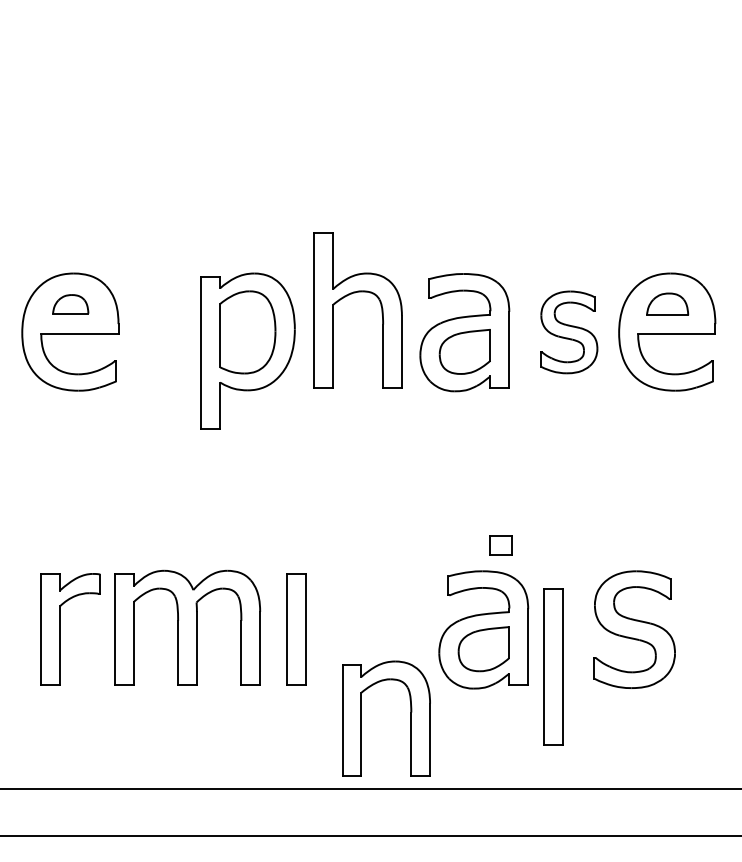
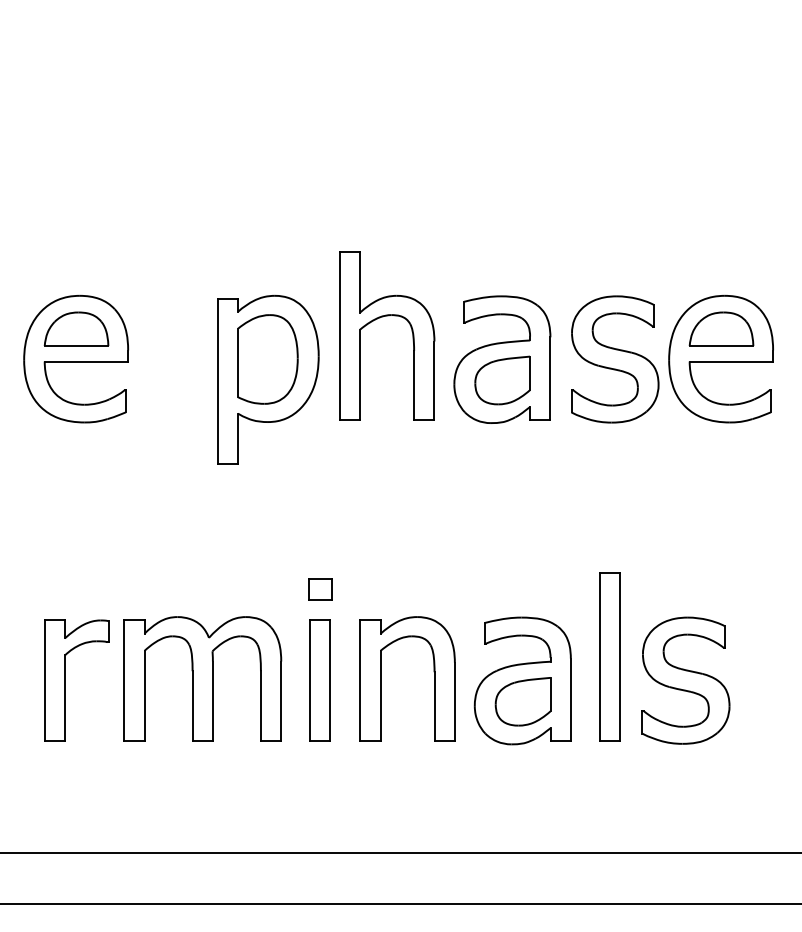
part: (70, 303) -> (76, 328), size x1.67
part: (667, 303) -> (721, 328), size x1.43
part: (569, 332) -> (615, 359), size x1.43
part: (501, 545) -> (320, 589), moved
part: (552, 666) -> (609, 656), moved
part: (362, 718) -> (381, 678), moved

